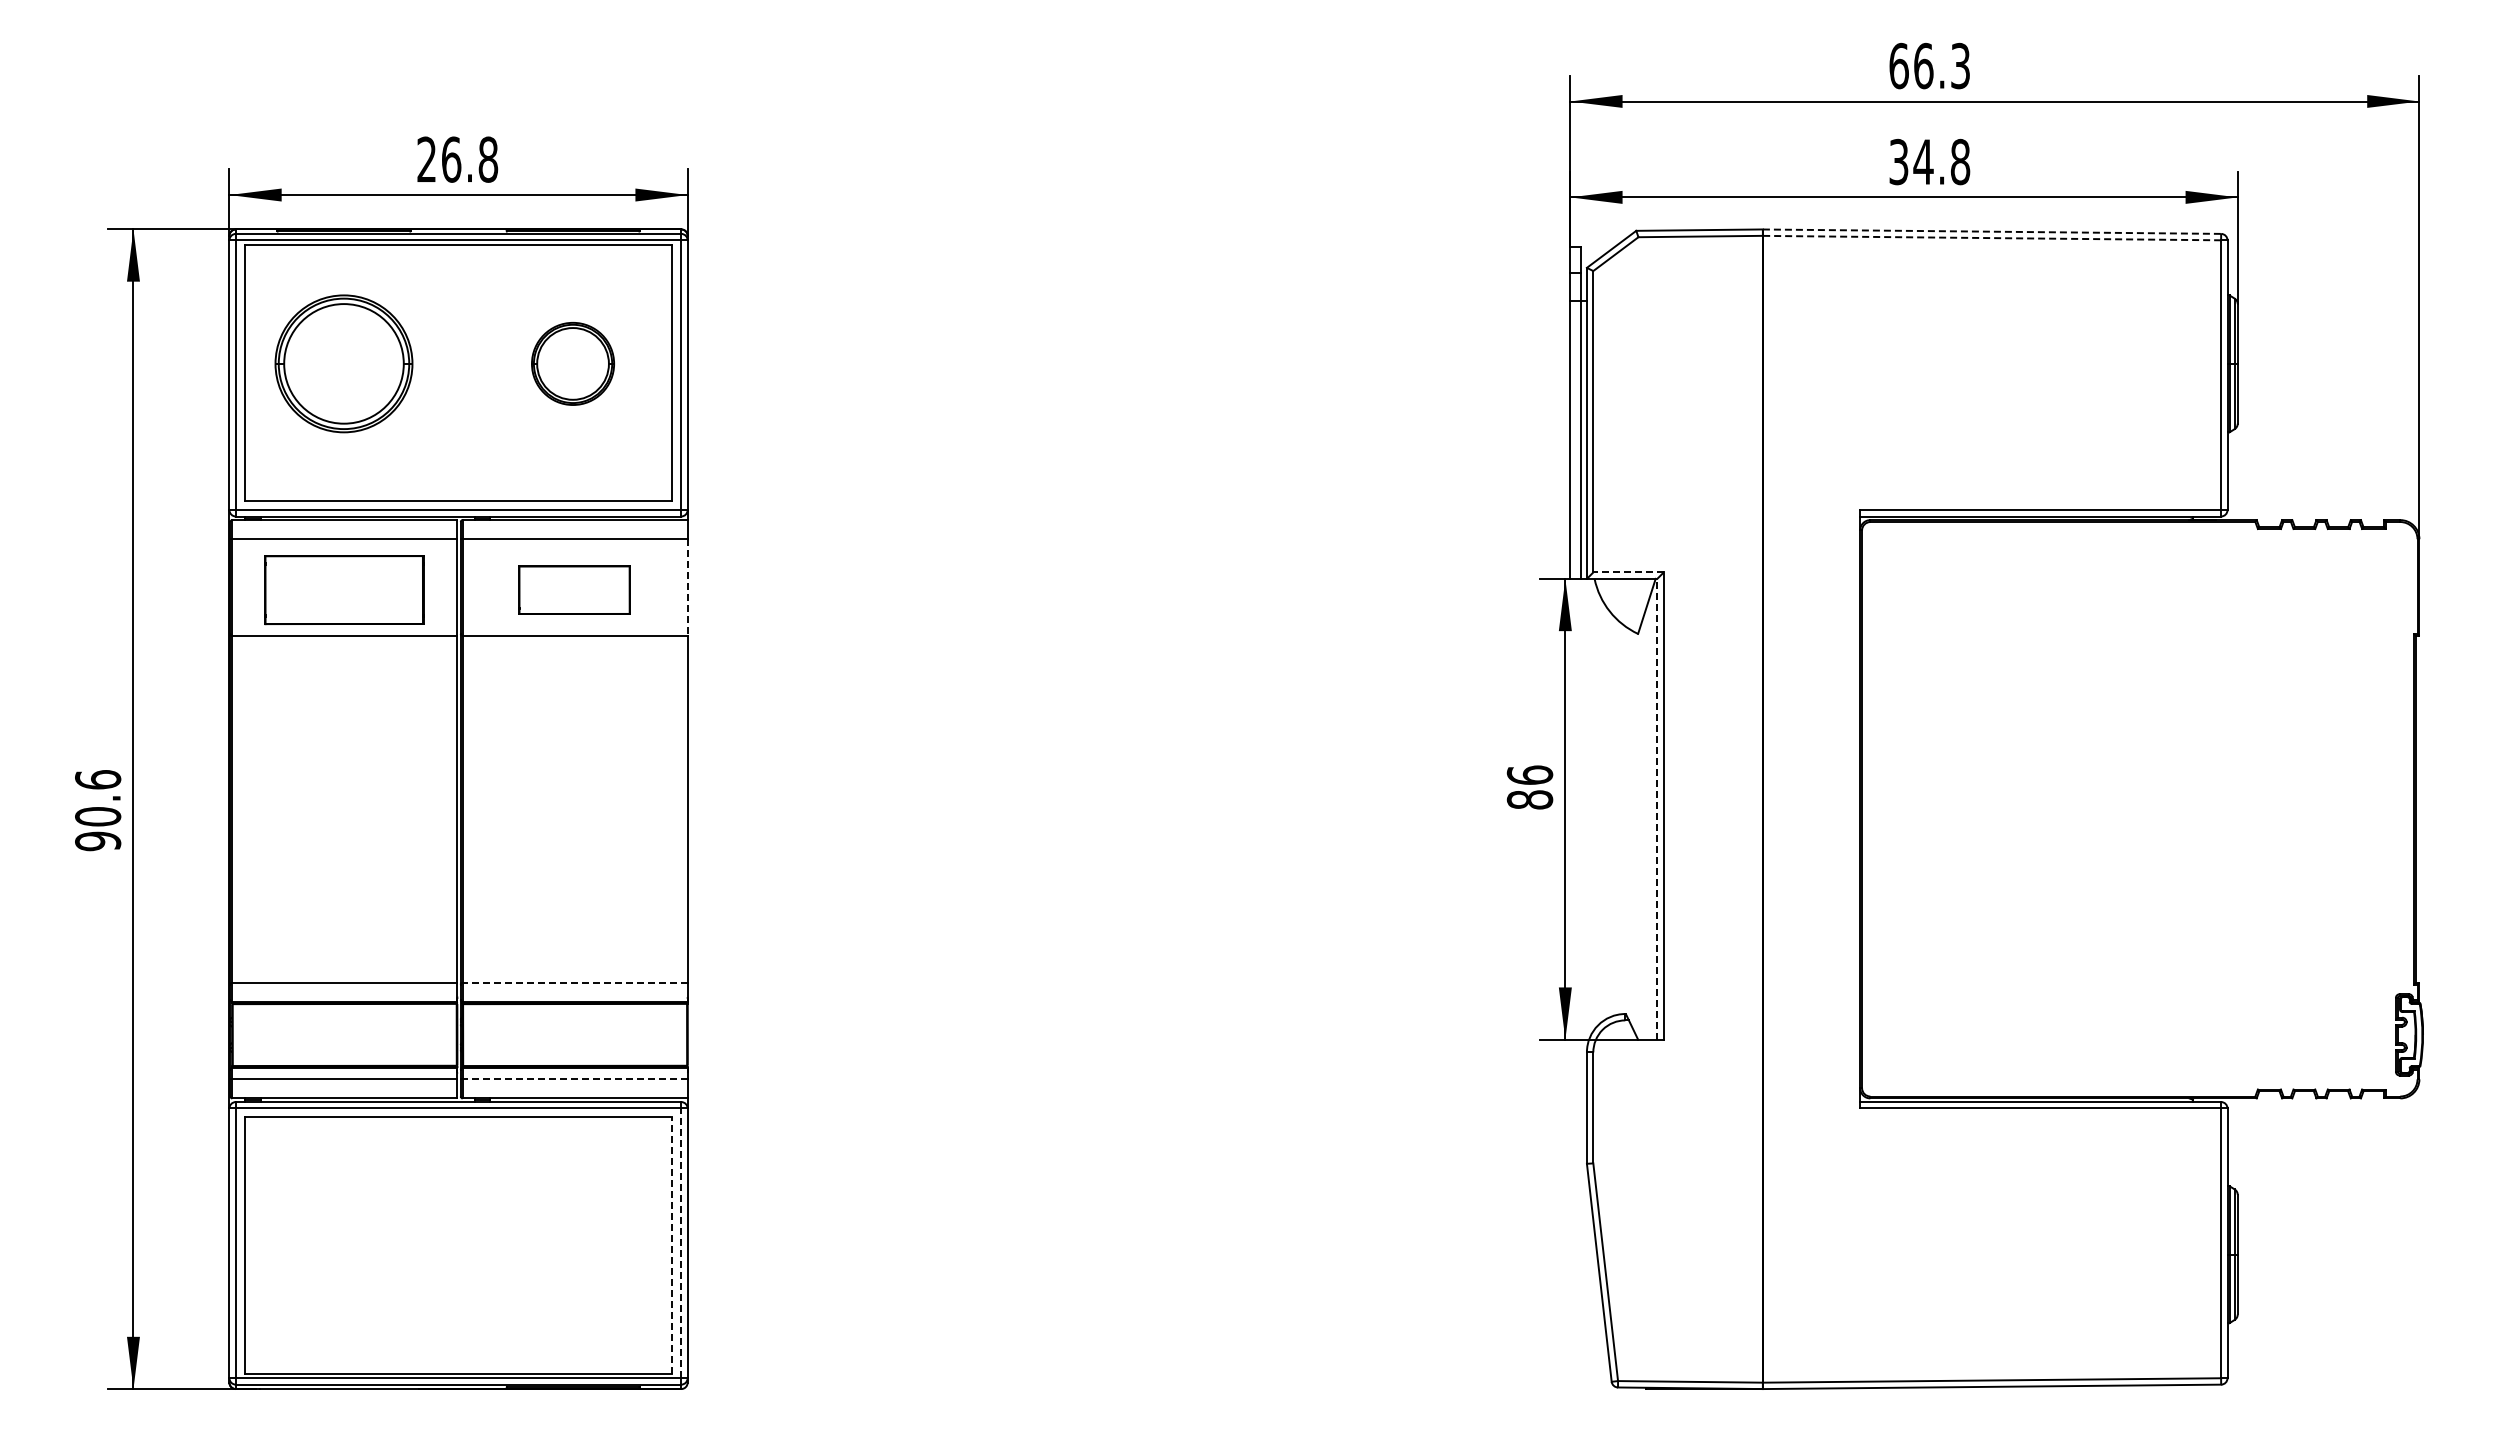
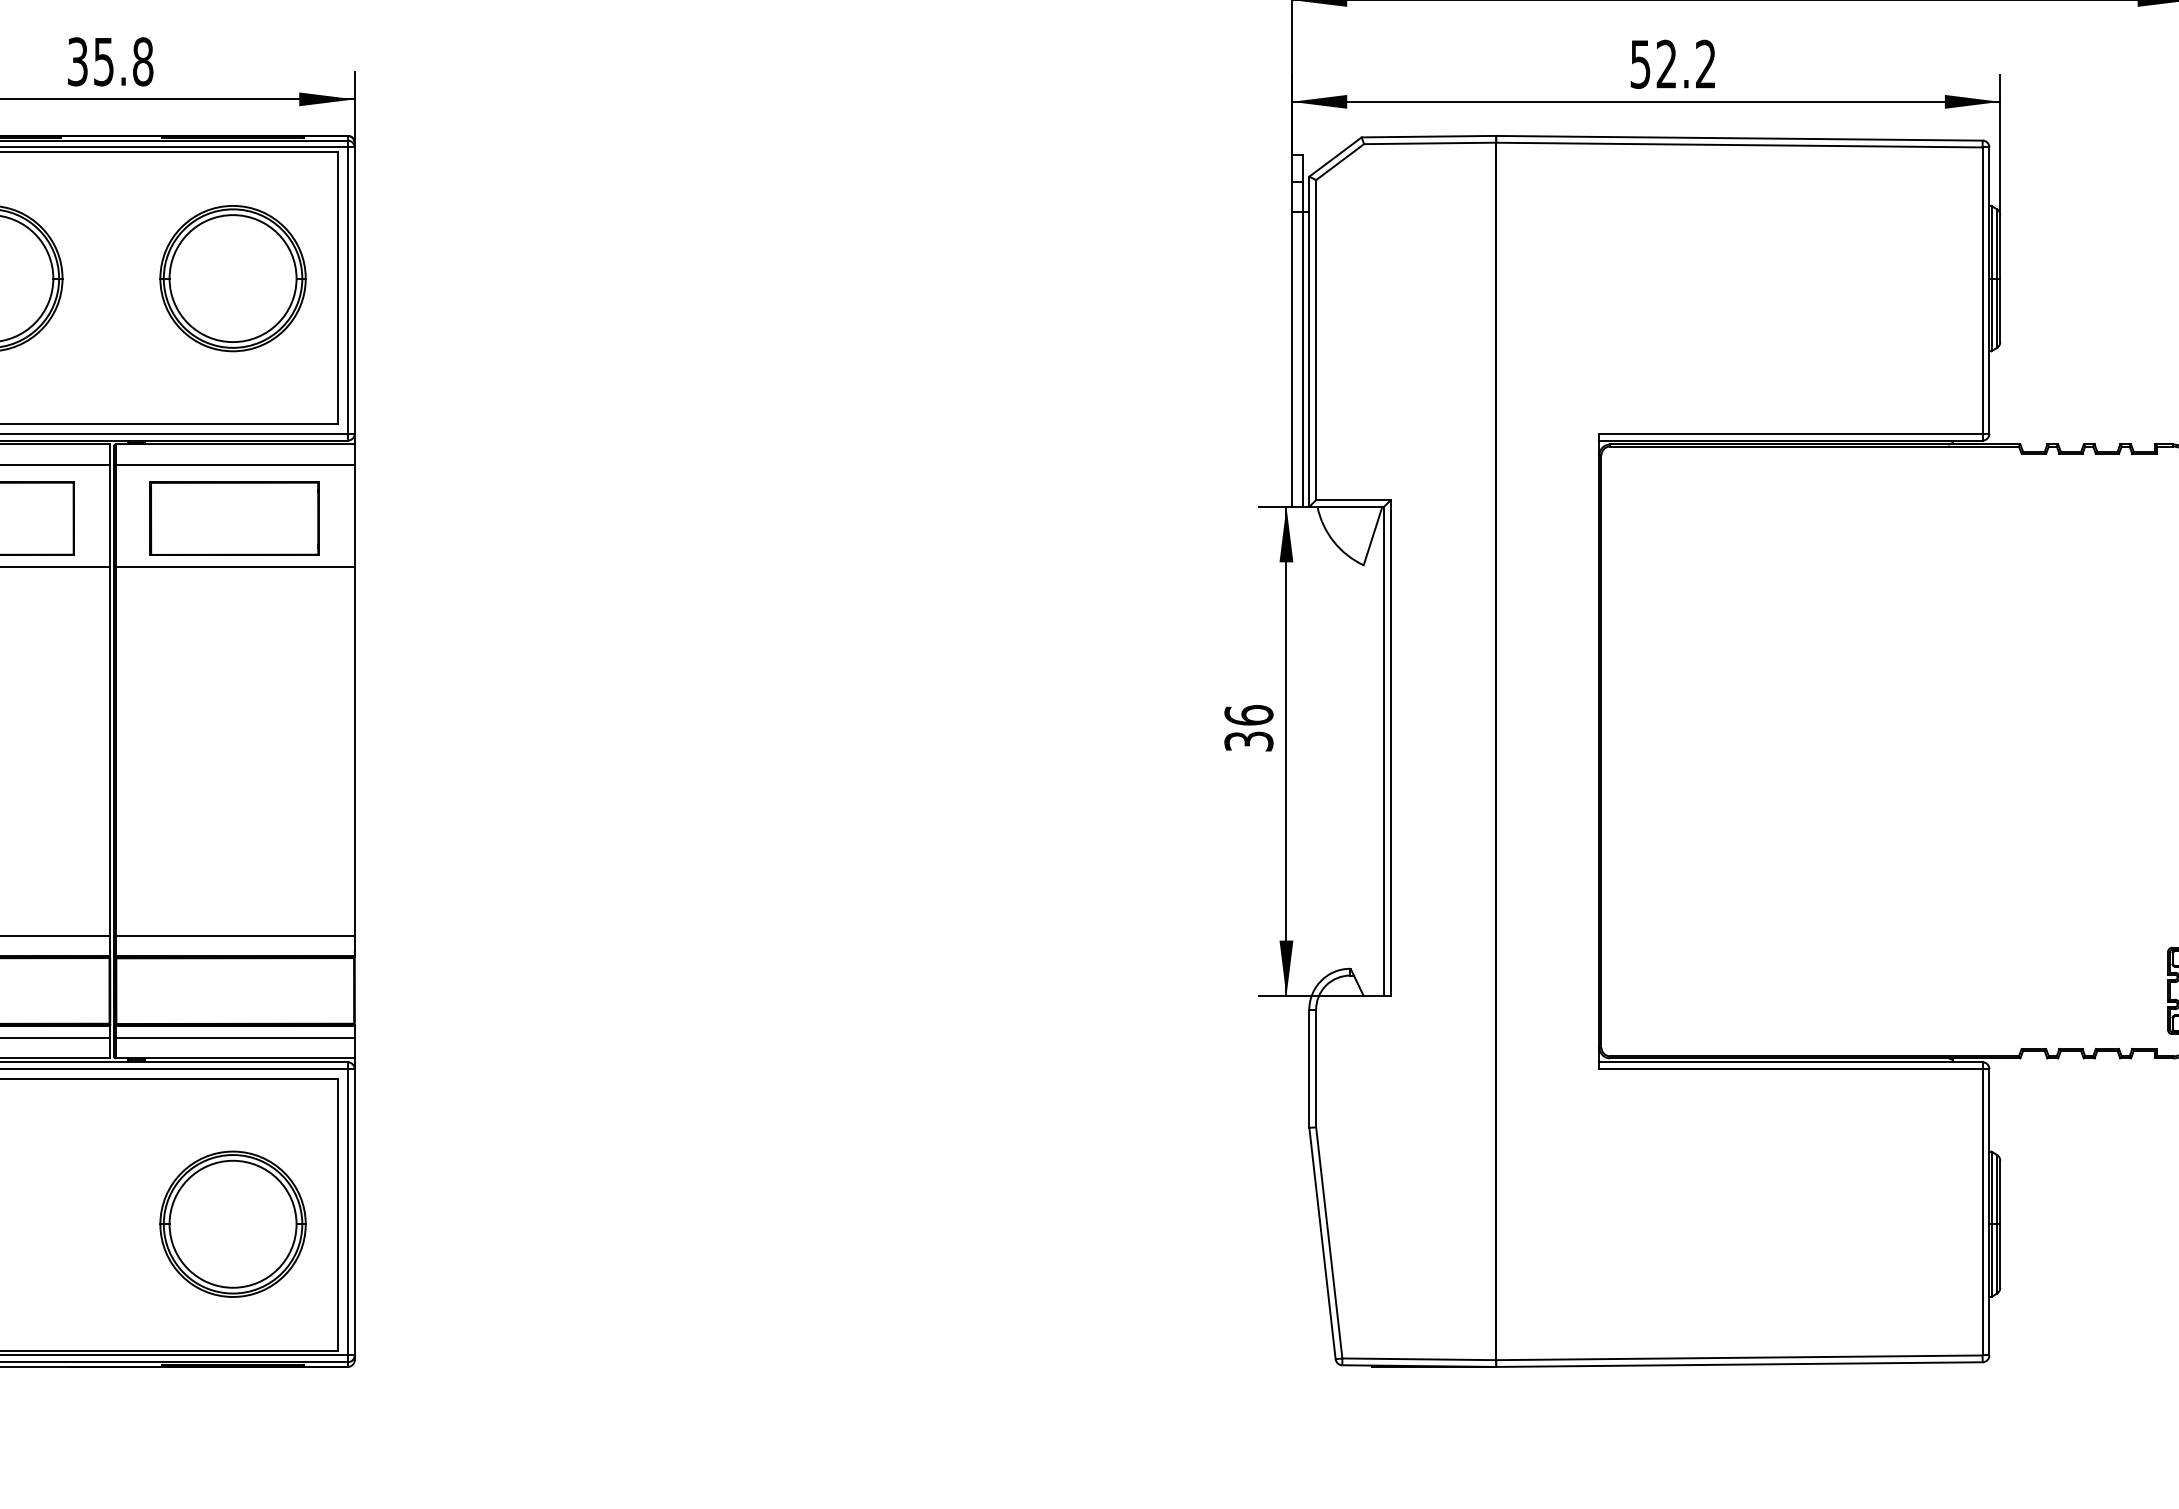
text: (439, 159) -> (91, 61), 26.8 -> 35.8
text: (1930, 161) -> (1674, 63), 34.8 -> 52.2
line: (1992, 231) -> (1739, 138), dashed -> solid
line: (1991, 238) -> (1738, 145), dashed -> solid
part: (572, 363) -> (232, 278), size x1.67
line: (1628, 572) -> (1353, 500), dashed -> solid
line: (687, 587) -> (354, 516), dashed -> solid
part: (574, 590) -> (234, 519), size x1.43
text: (1529, 799) -> (1248, 741), 86 -> 36
line: (1657, 808) -> (1384, 750), dashed -> solid
line: (574, 982) -> (234, 935), dashed -> solid
line: (574, 1079) -> (234, 1038), dashed -> solid
line: (681, 1243) -> (348, 1212), dashed -> solid
line: (672, 1245) -> (338, 1214), dashed -> solid
part: (572, 1254) -> (232, 1224), added

